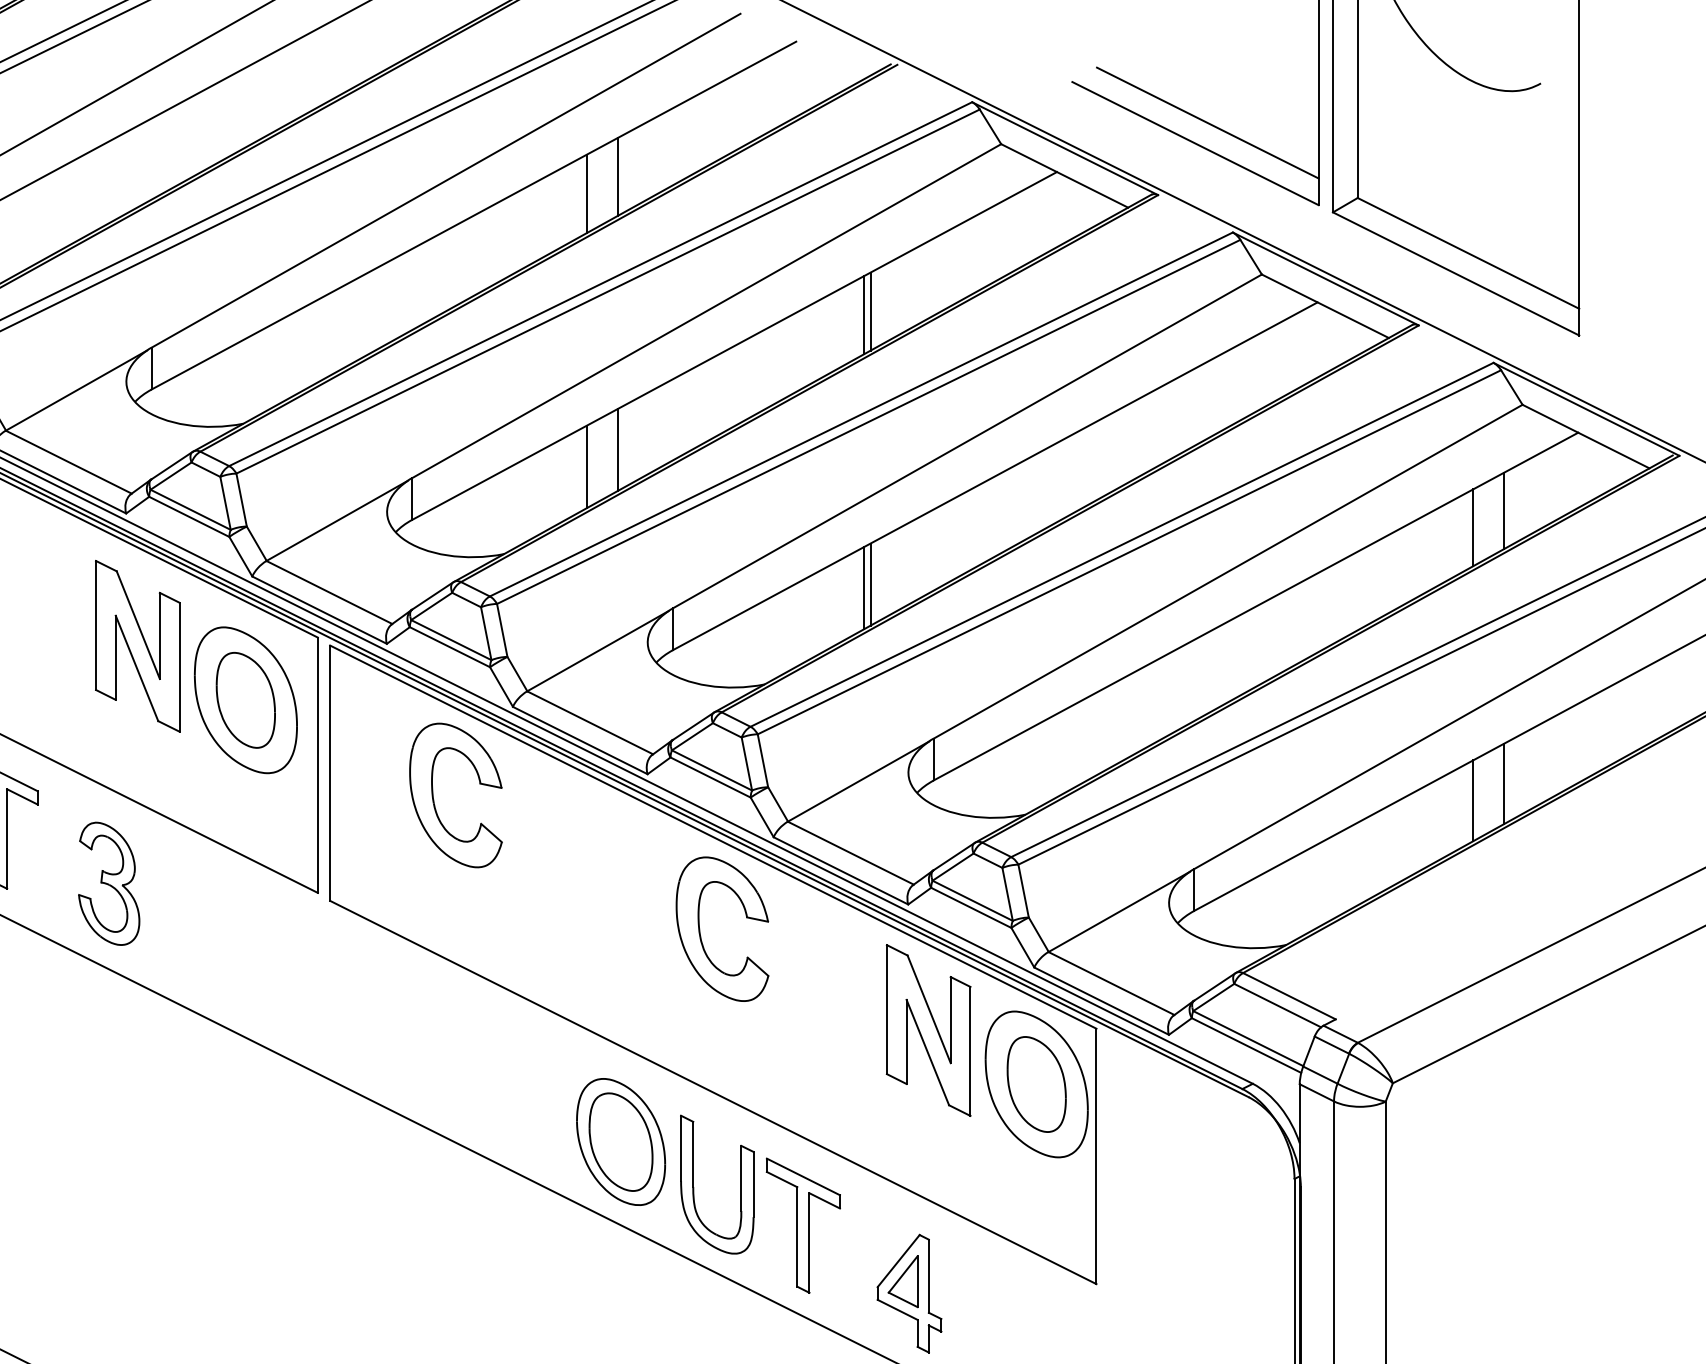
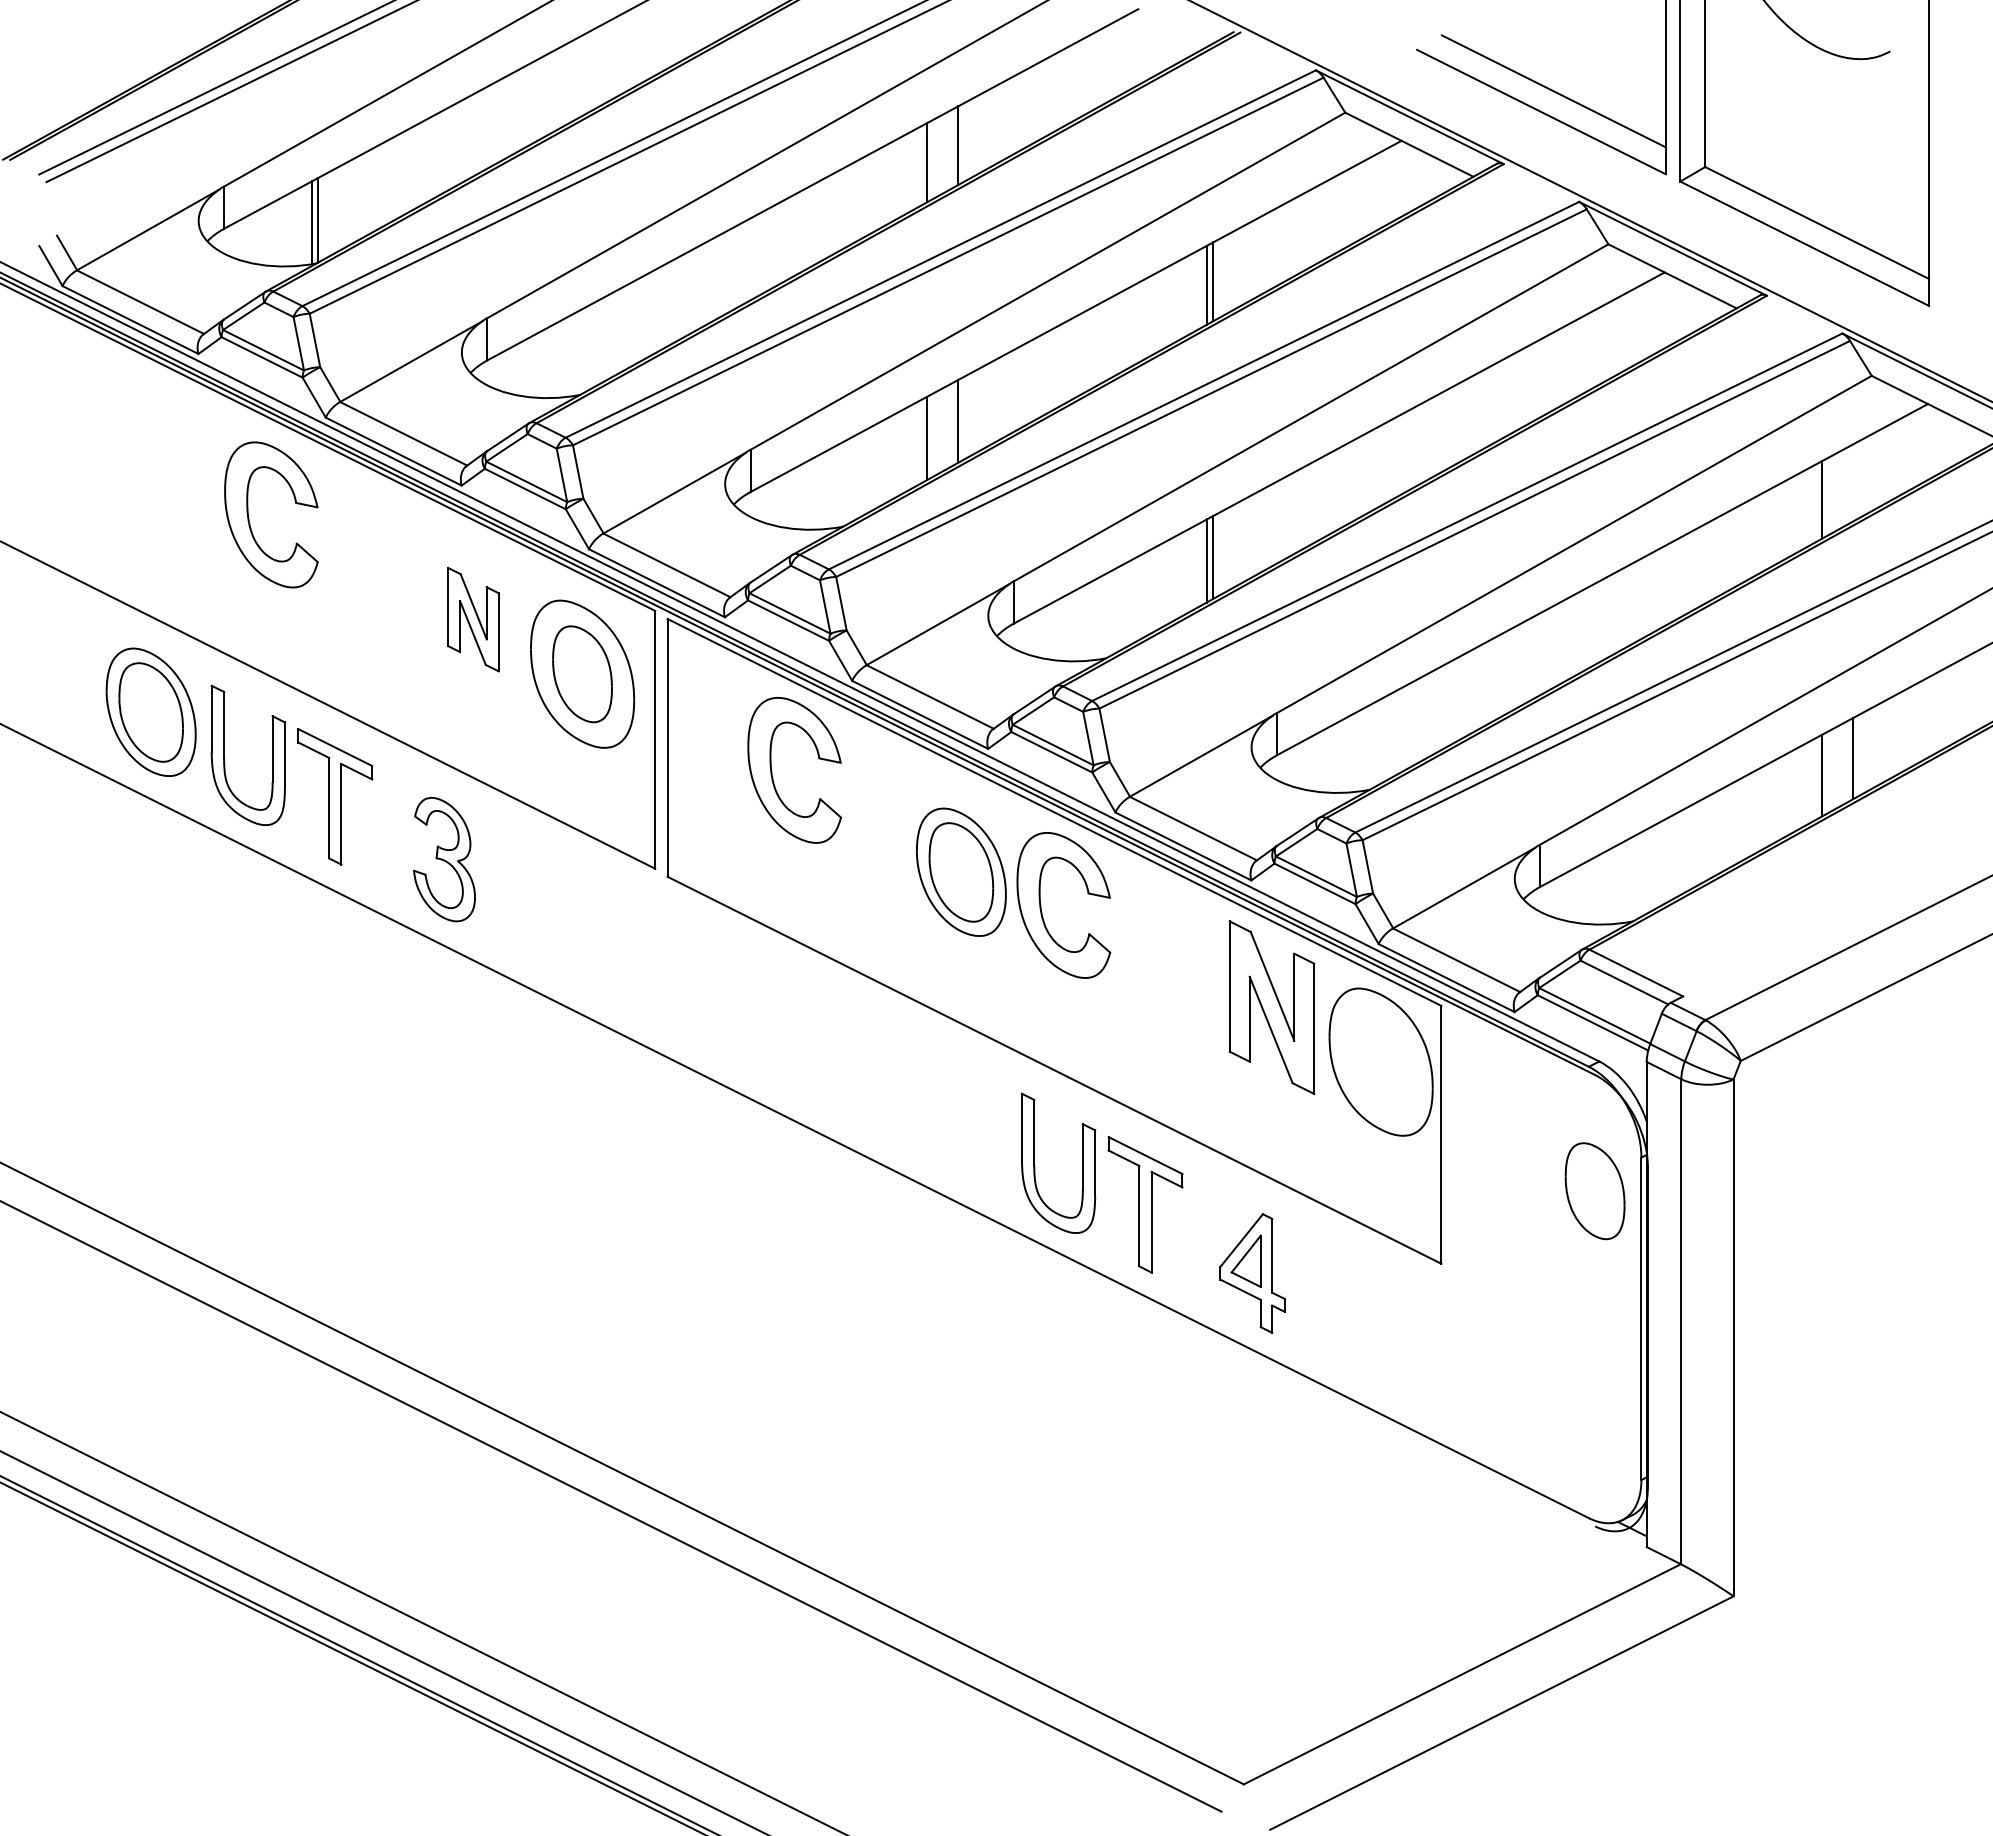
line: (1504, 510) -> (1853, 482), removed
part: (137, 646) -> (473, 619), size x0.6
part: (1036, 1084) -> (1594, 1191), moved
part: (621, 1141) -> (961, 871), moved

